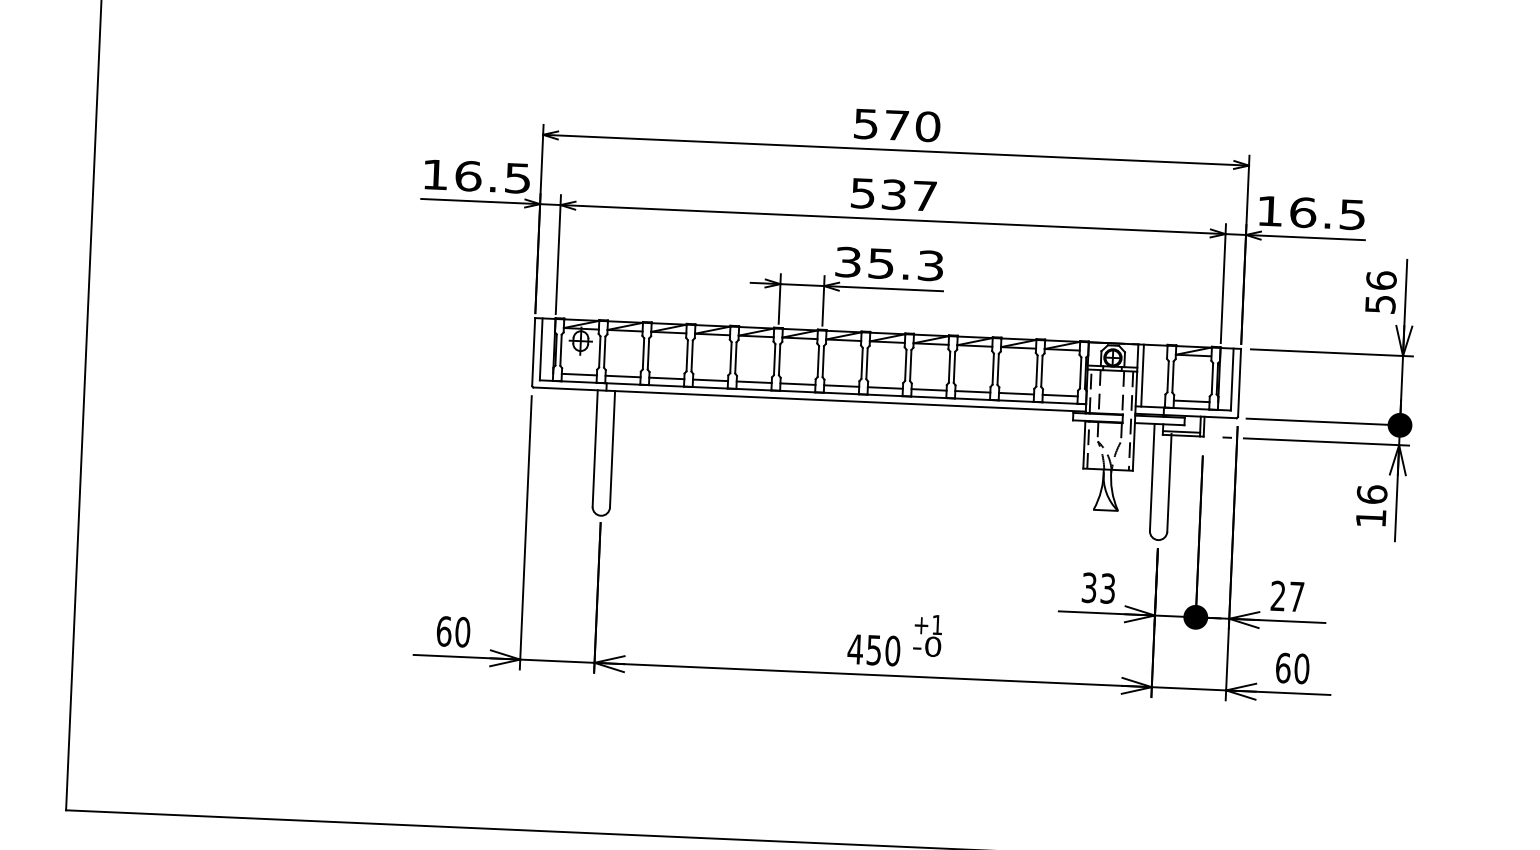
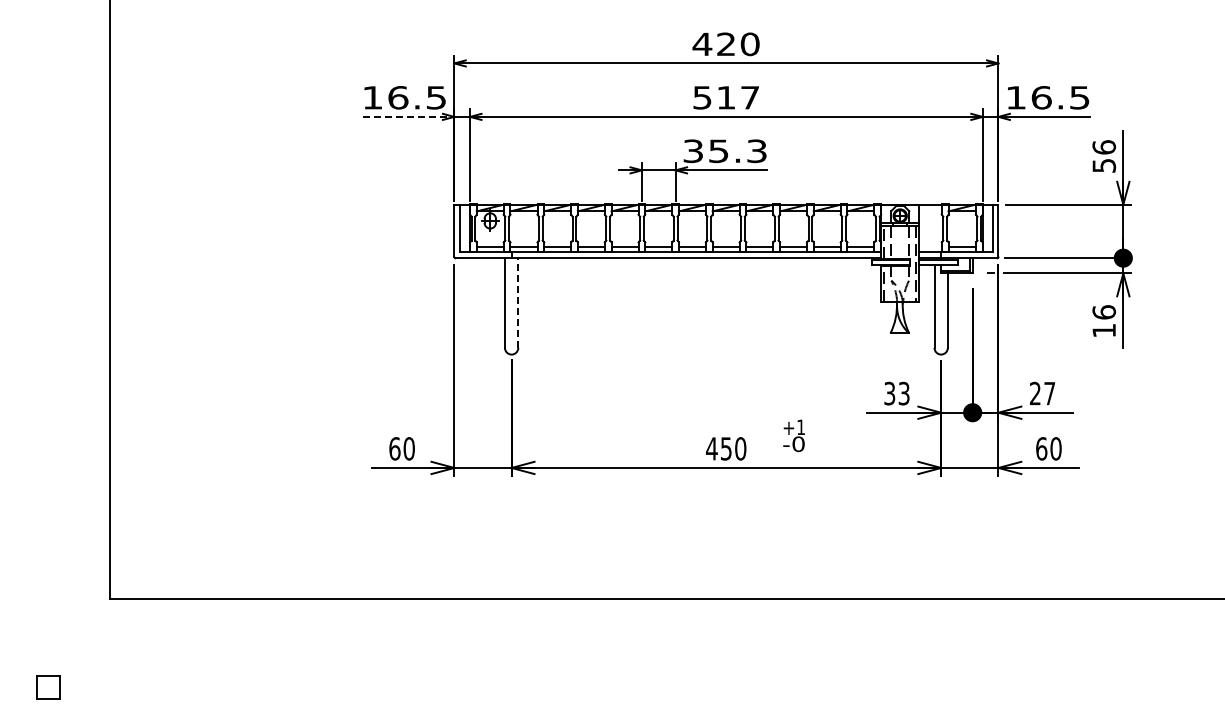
text: (880, 124) -> (713, 44), 570 -> 420
text: (894, 194) -> (726, 97), 537 -> 517
line: (480, 201) -> (408, 116), solid -> dashed
line: (1142, 375) -> (923, 228), removed
line: (612, 449) -> (518, 303), solid -> dashed
text: (927, 635) -> (793, 435), moved

